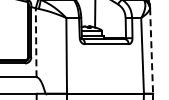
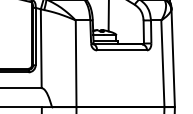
line: (36, 43) -> (41, 49), dashed -> solid
line: (151, 51) -> (173, 58), dashed -> solid

